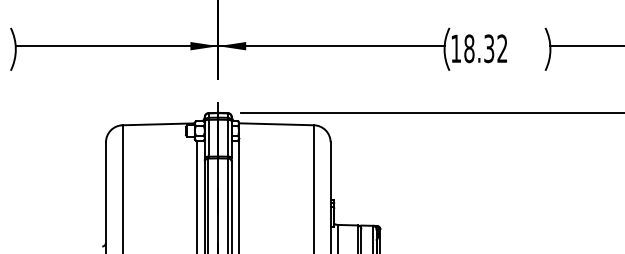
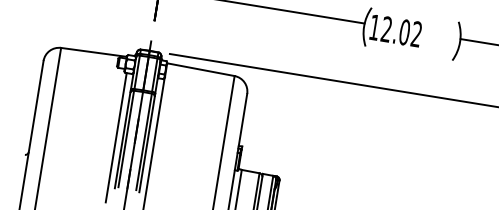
text: (479, 48) -> (395, 30), 18.32 -> 12.02

